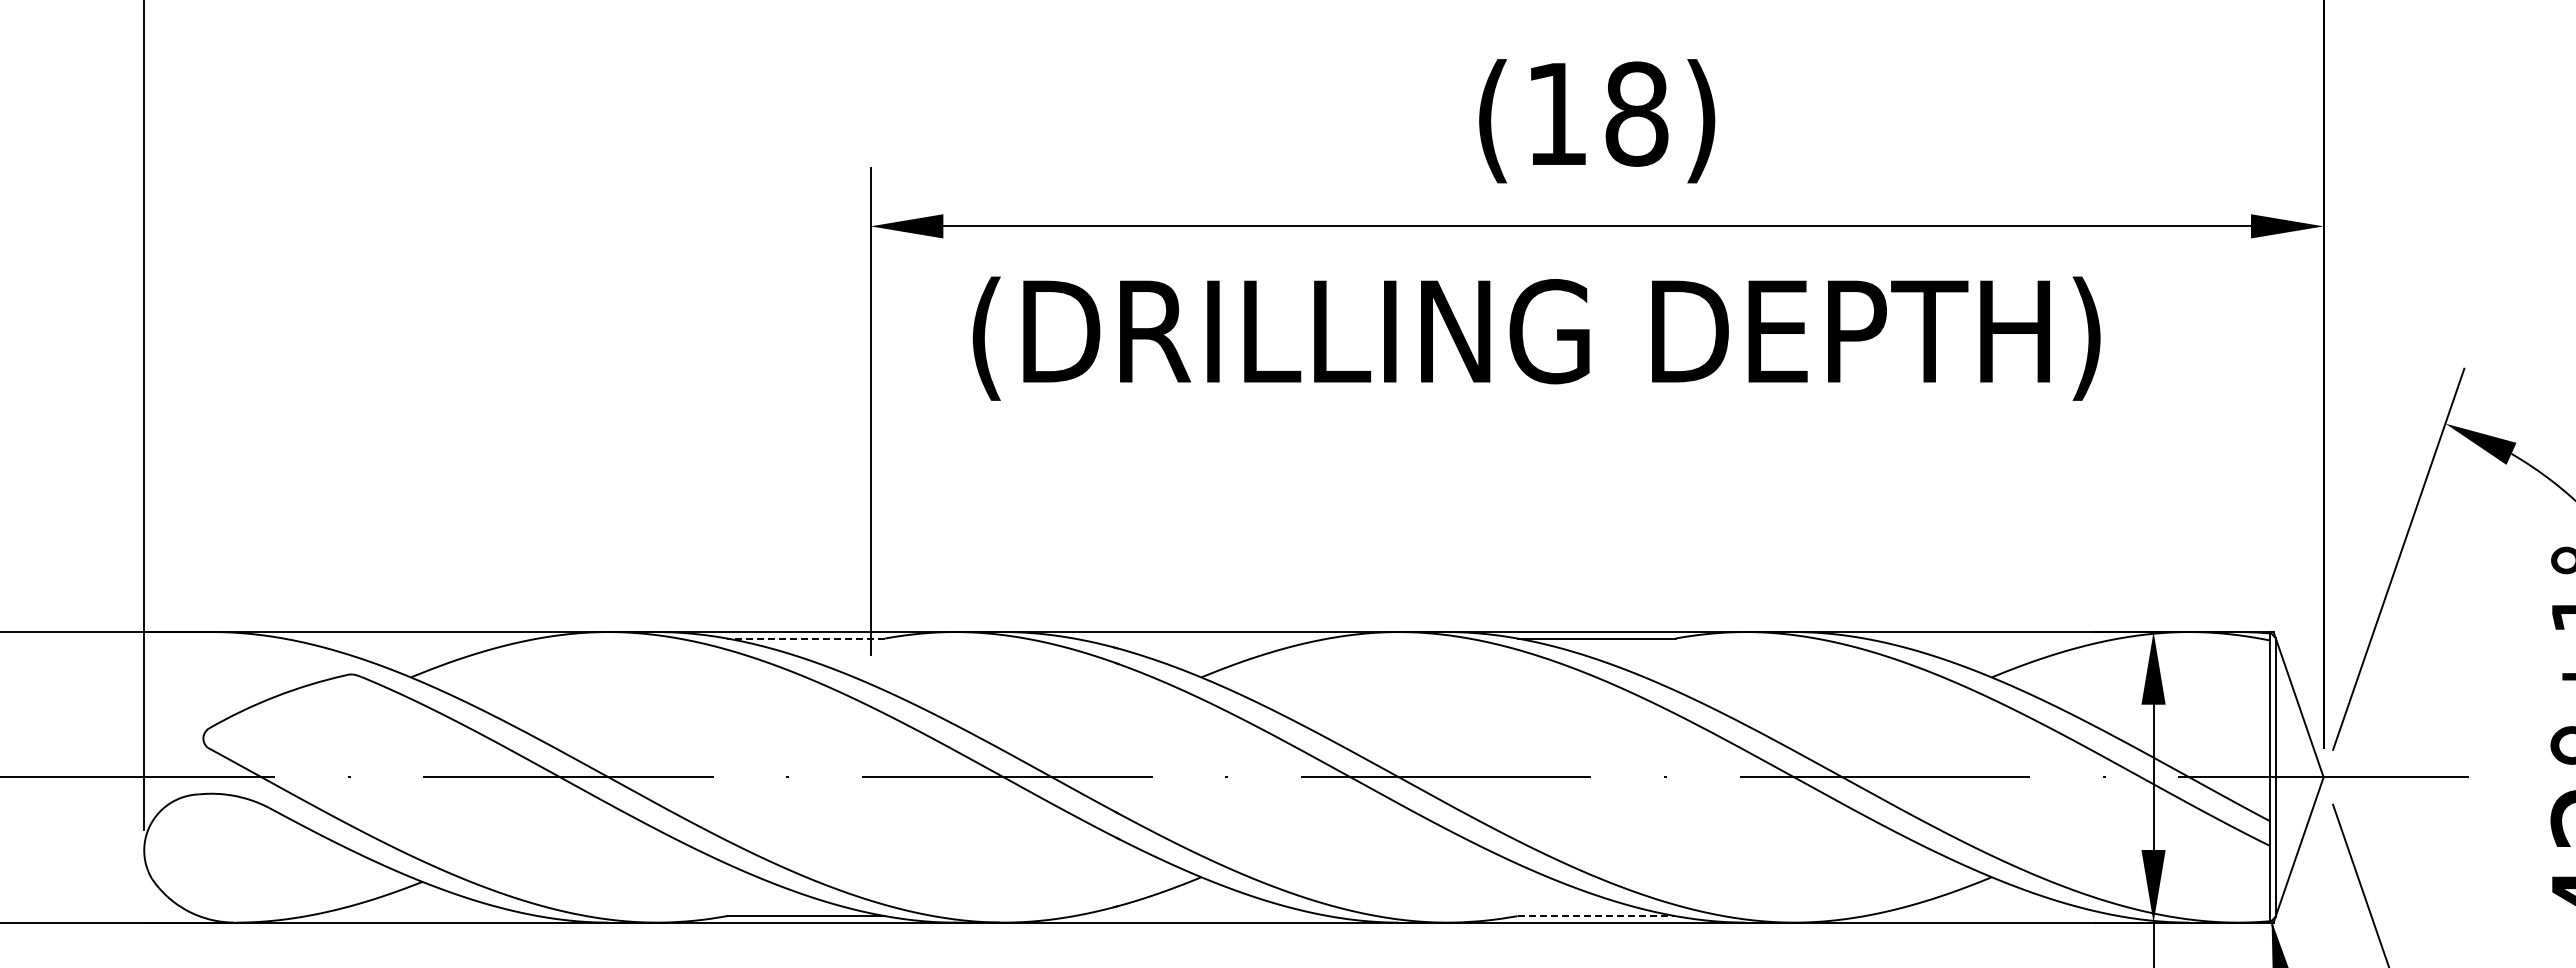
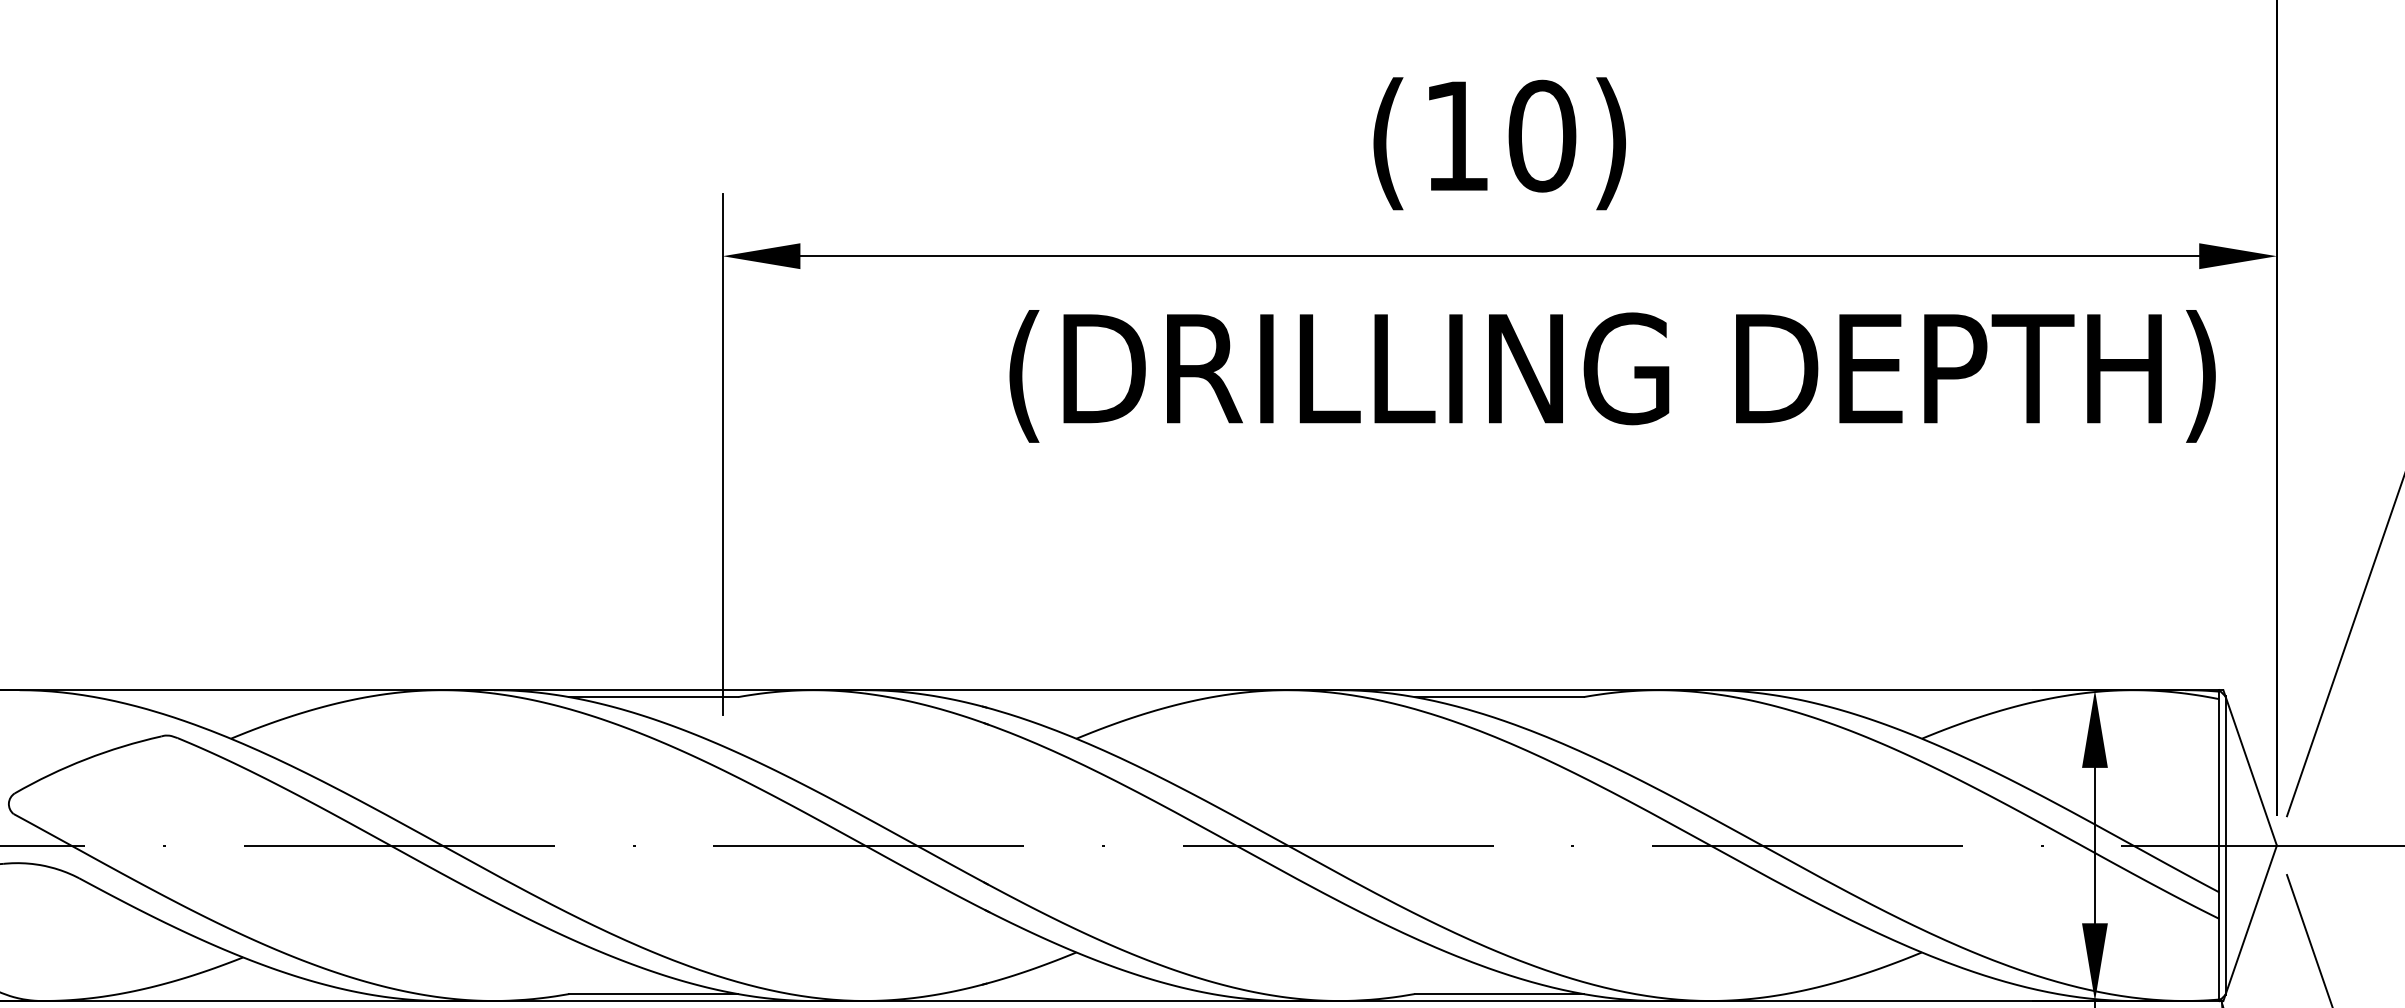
text: (1636, 113) -> (1541, 135), (18) -> (10)
text: (1536, 338) -> (1612, 376), moved
line: (805, 638) -> (652, 697), dashed -> solid
line: (1596, 916) -> (1499, 994), dashed -> solid

